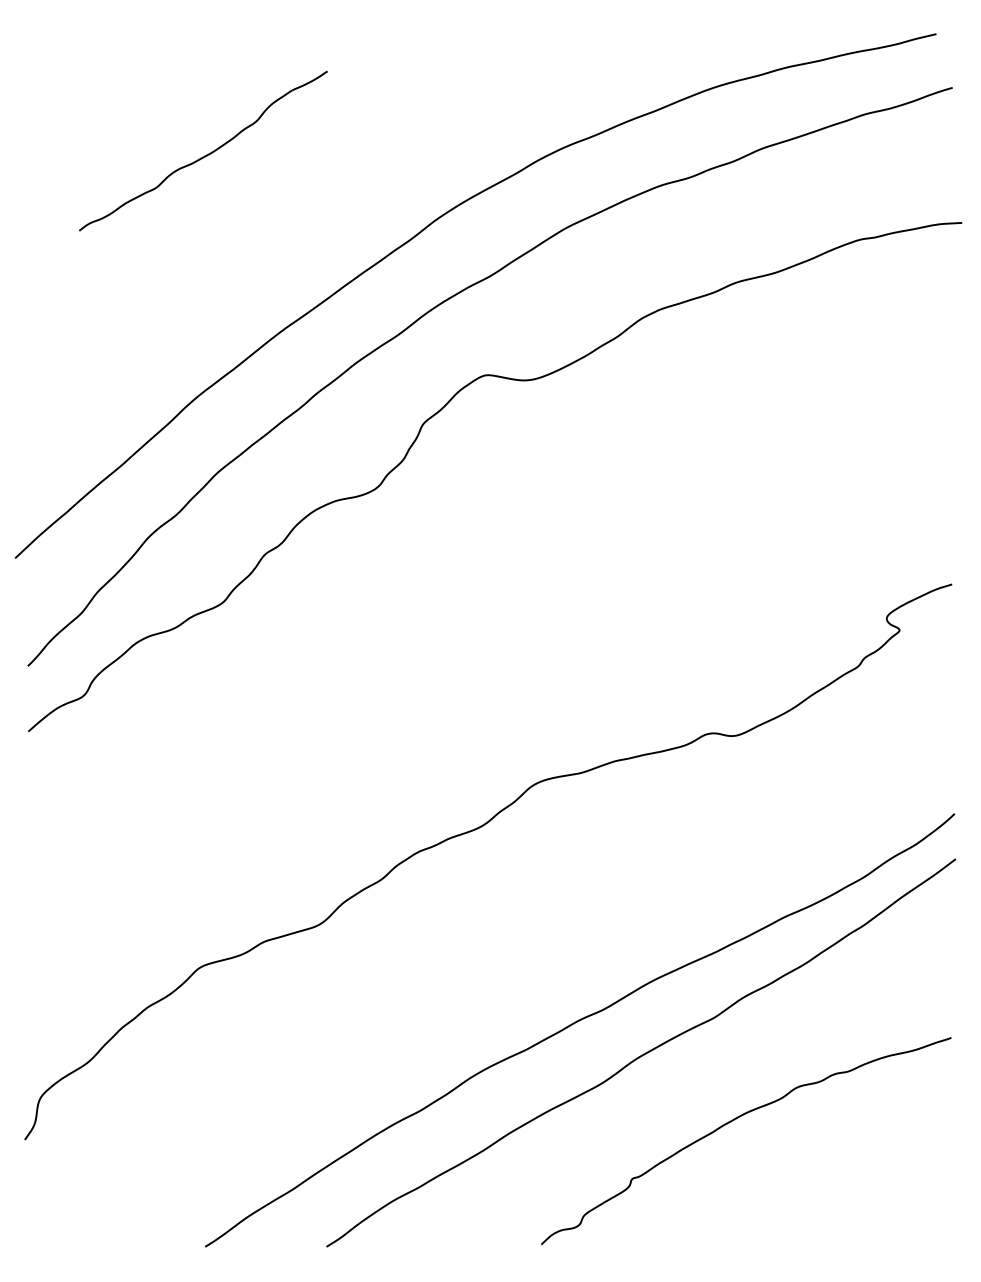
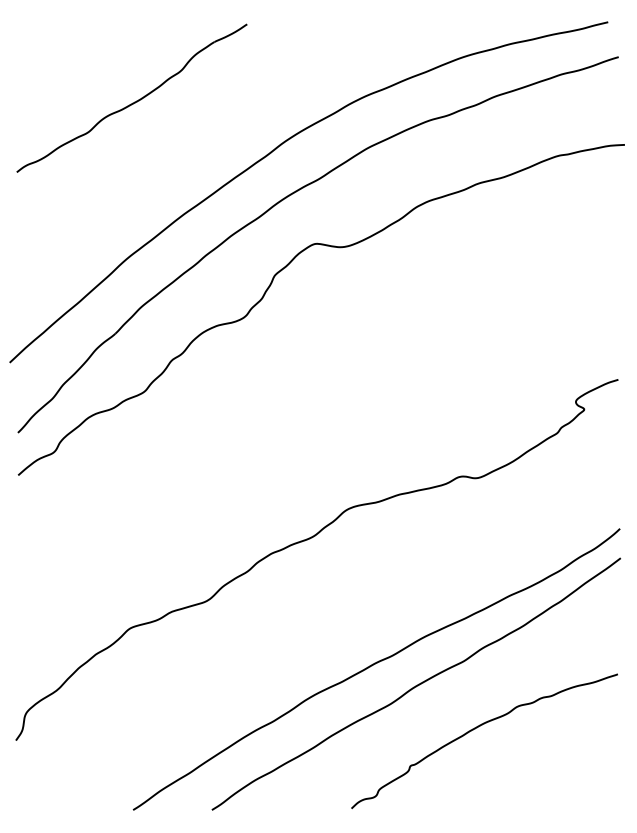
part: (202, 149) -> (131, 97), size x1.43

